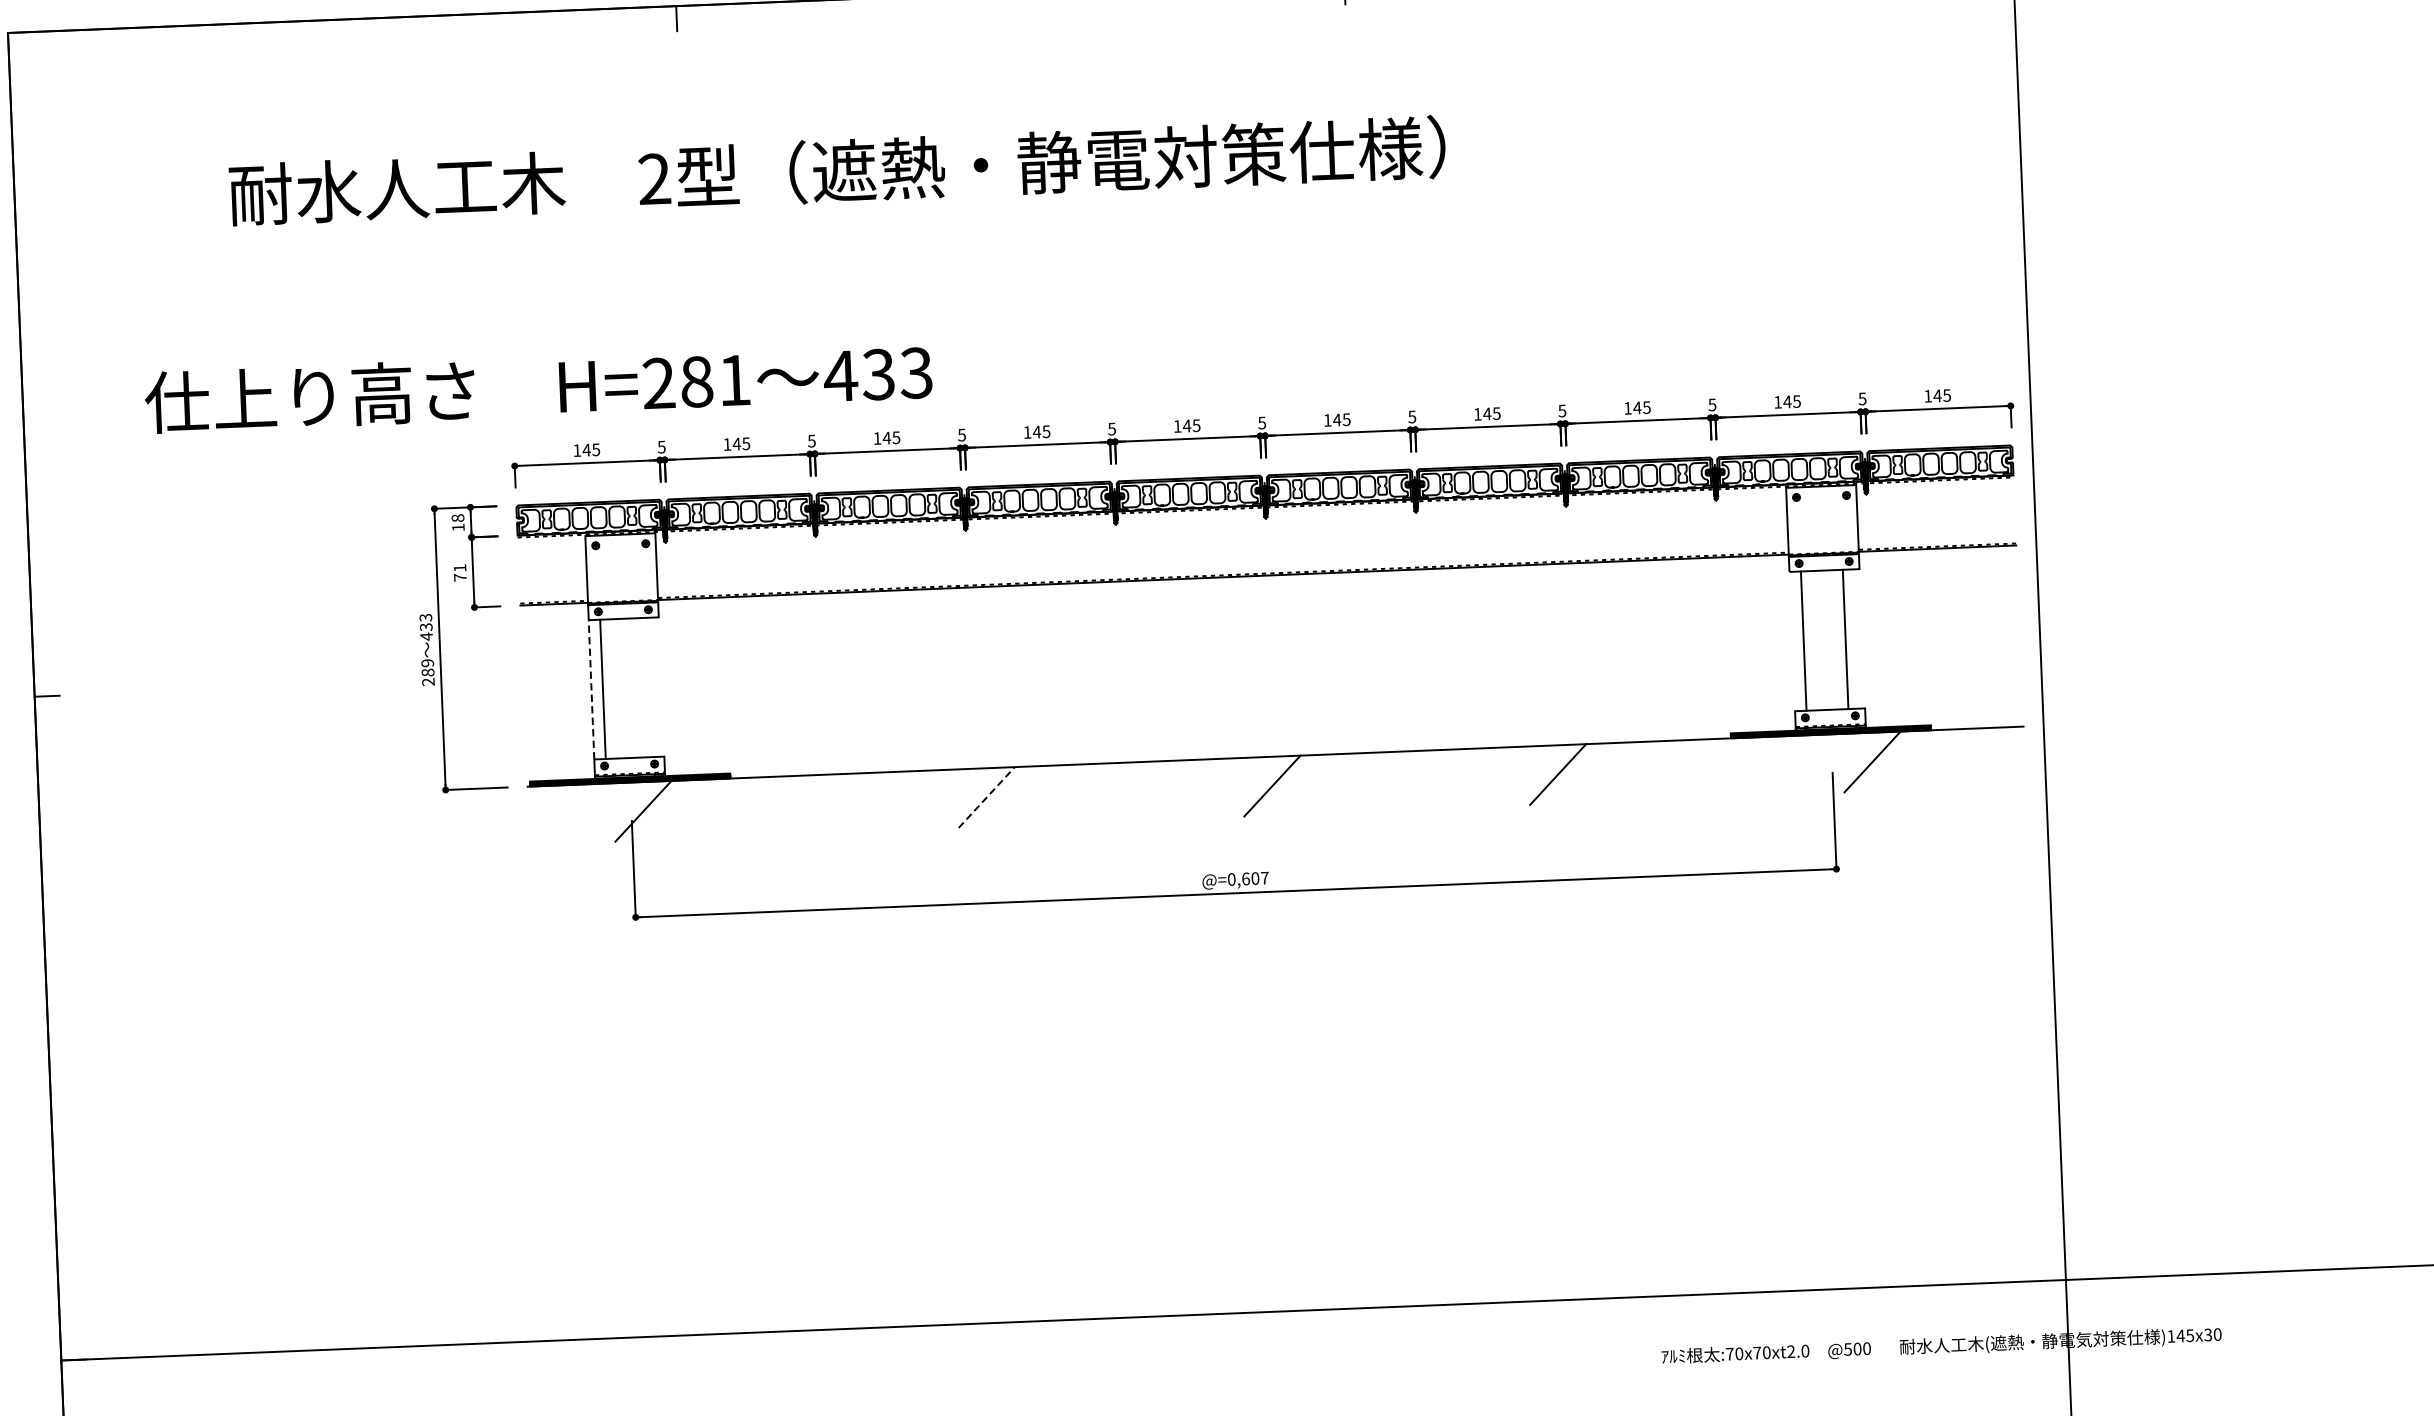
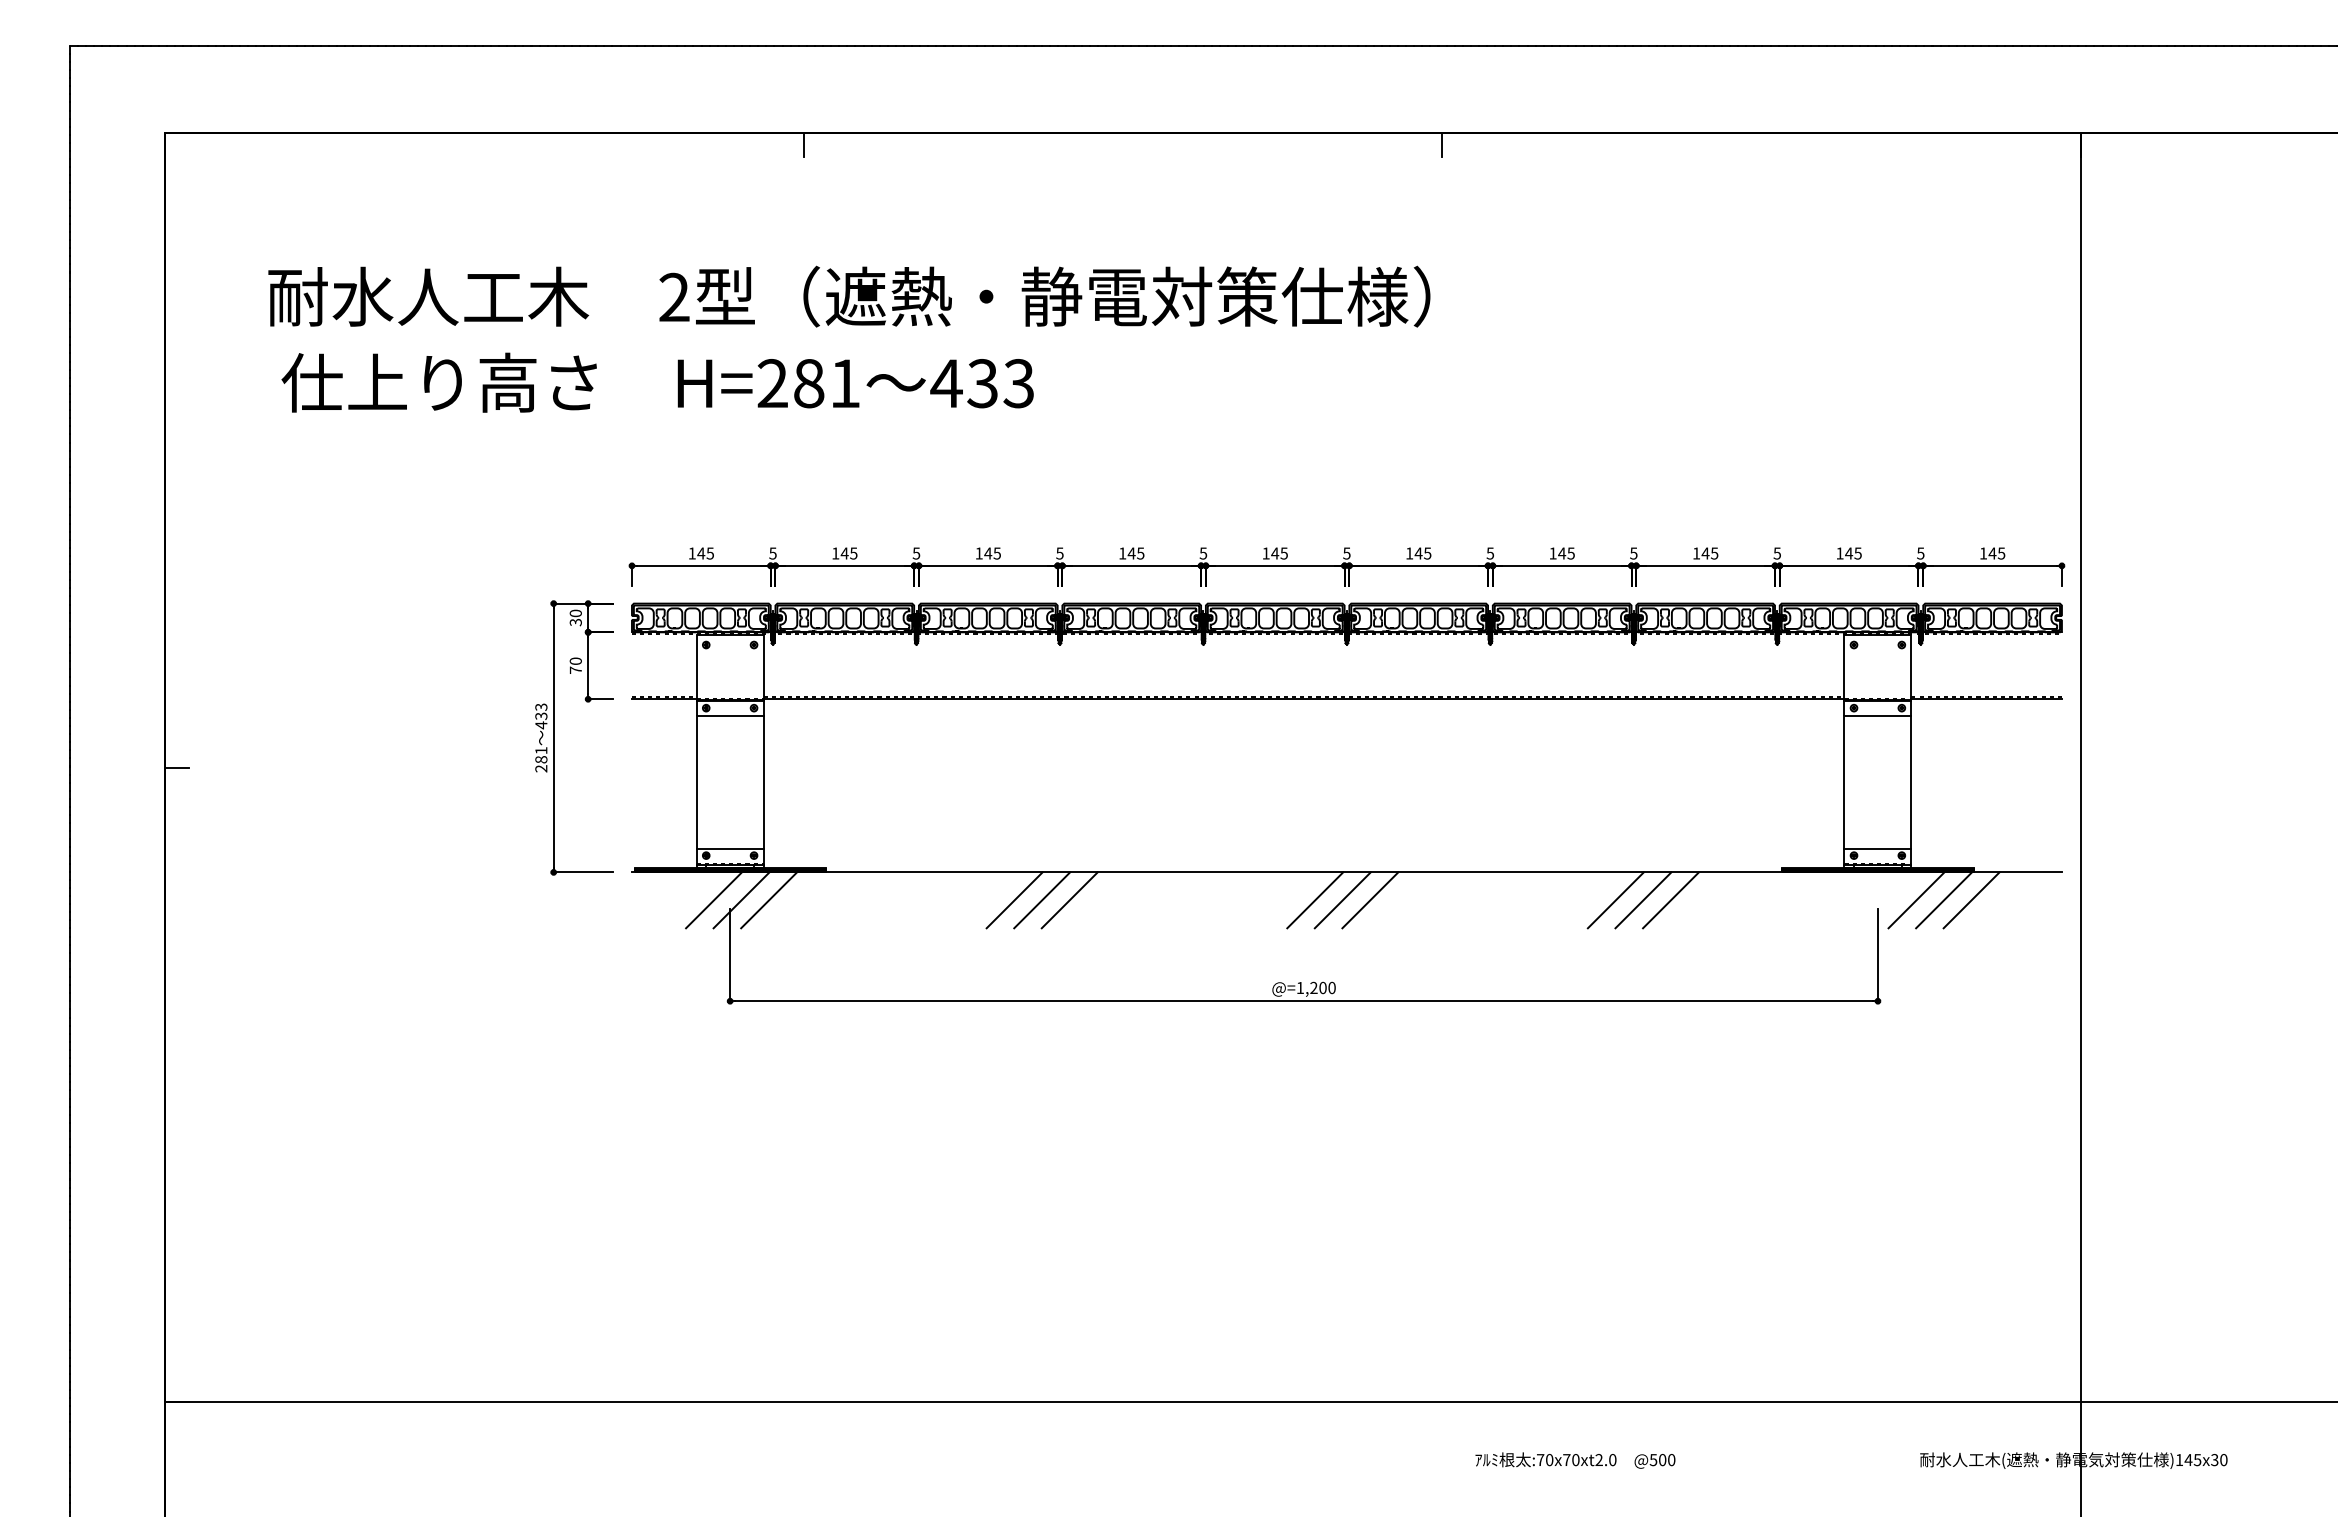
text: (837, 170) -> (849, 296), moved
text: (538, 387) -> (657, 382), moved
text: (457, 522) -> (575, 617), 18 -> 30
text: (459, 567) -> (575, 660), 71 -> 70
line: (1845, 638) -> (1844, 781), moved
line: (1803, 640) -> (1911, 781), moved
text: (427, 662) -> (541, 750), 289 -> 281
line: (602, 688) -> (763, 781), moved
line: (591, 689) -> (696, 782), dashed -> solid
line: (1930, 759) -> (1971, 900), added
line: (1901, 760) -> (1944, 900), added
line: (1615, 772) -> (1670, 900), added
line: (1587, 773) -> (1643, 900), added
line: (1301, 785) -> (1370, 900), added
line: (1243, 787) -> (1315, 900), added
line: (986, 797) -> (1069, 900), dashed -> solid
line: (958, 798) -> (1042, 900), added
line: (928, 800) -> (1014, 900), added
line: (672, 810) -> (769, 900), added
line: (614, 812) -> (713, 900), added
text: (1247, 878) -> (1315, 987), @=0,607 -> @=1,200
text: (1766, 1353) -> (1575, 1460), moved

